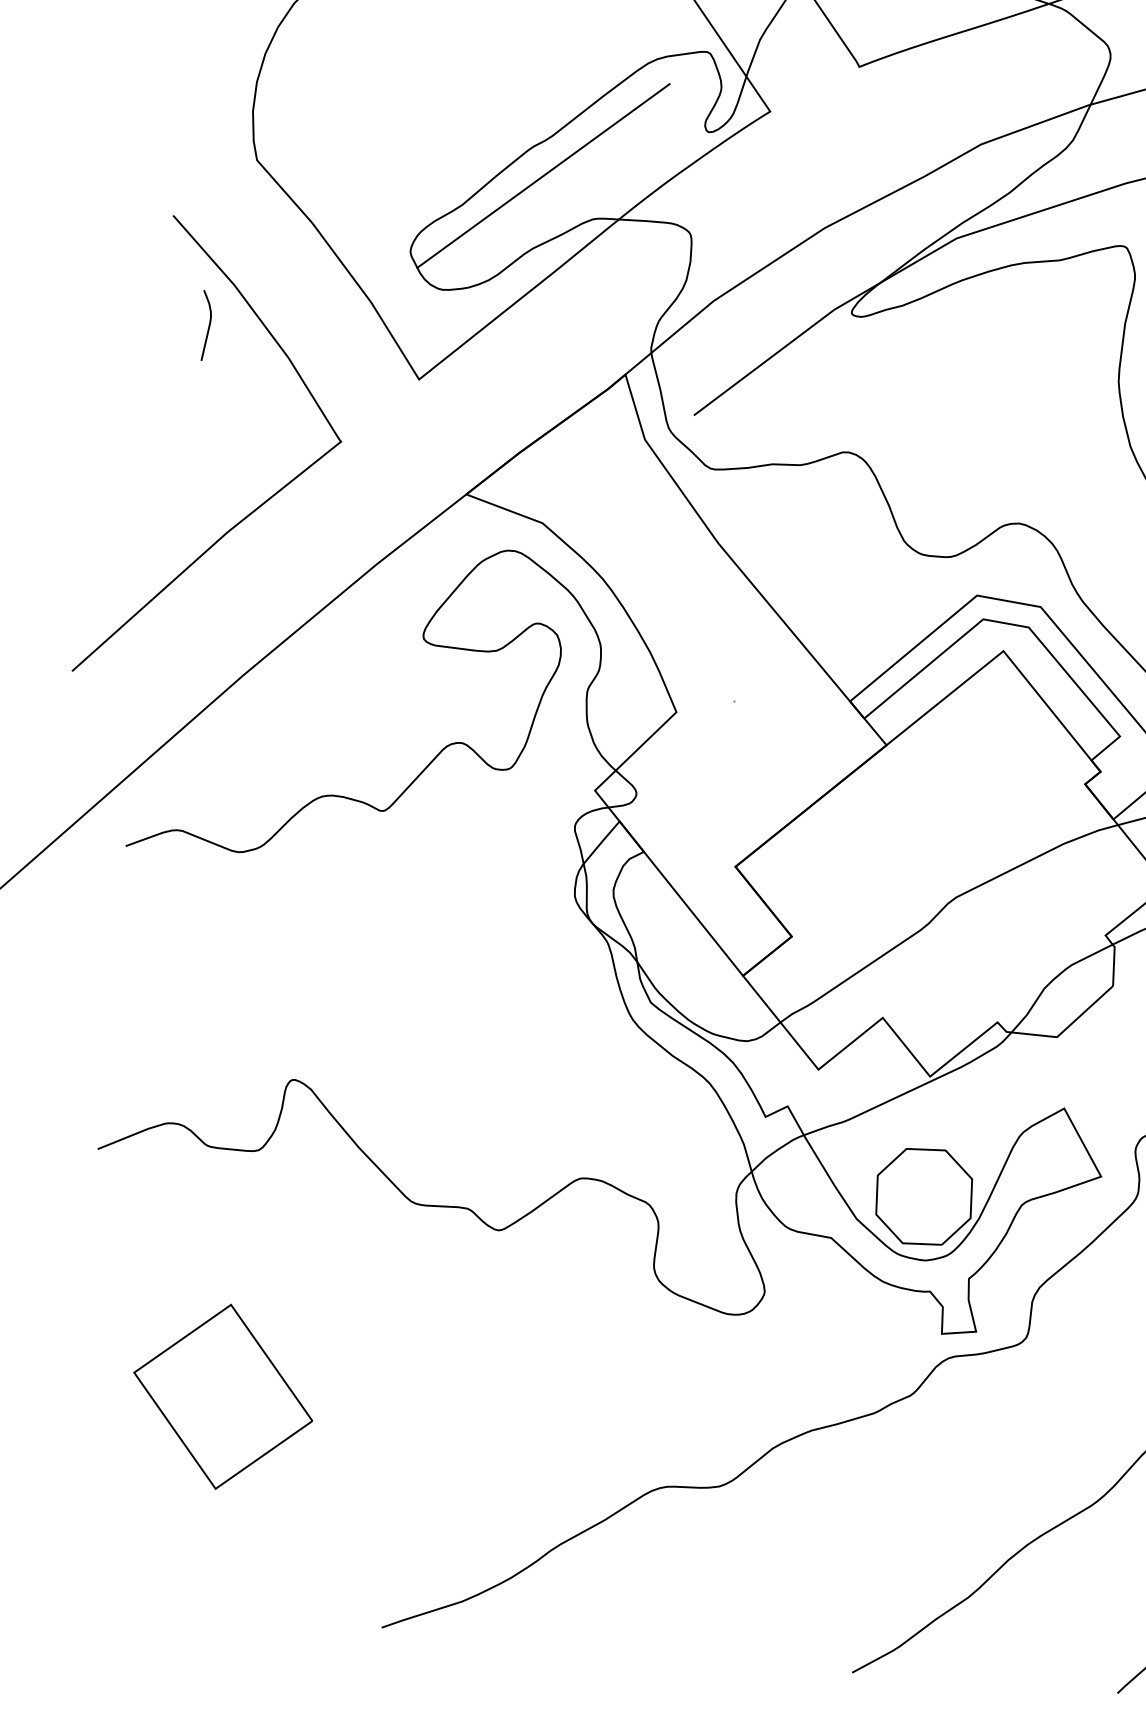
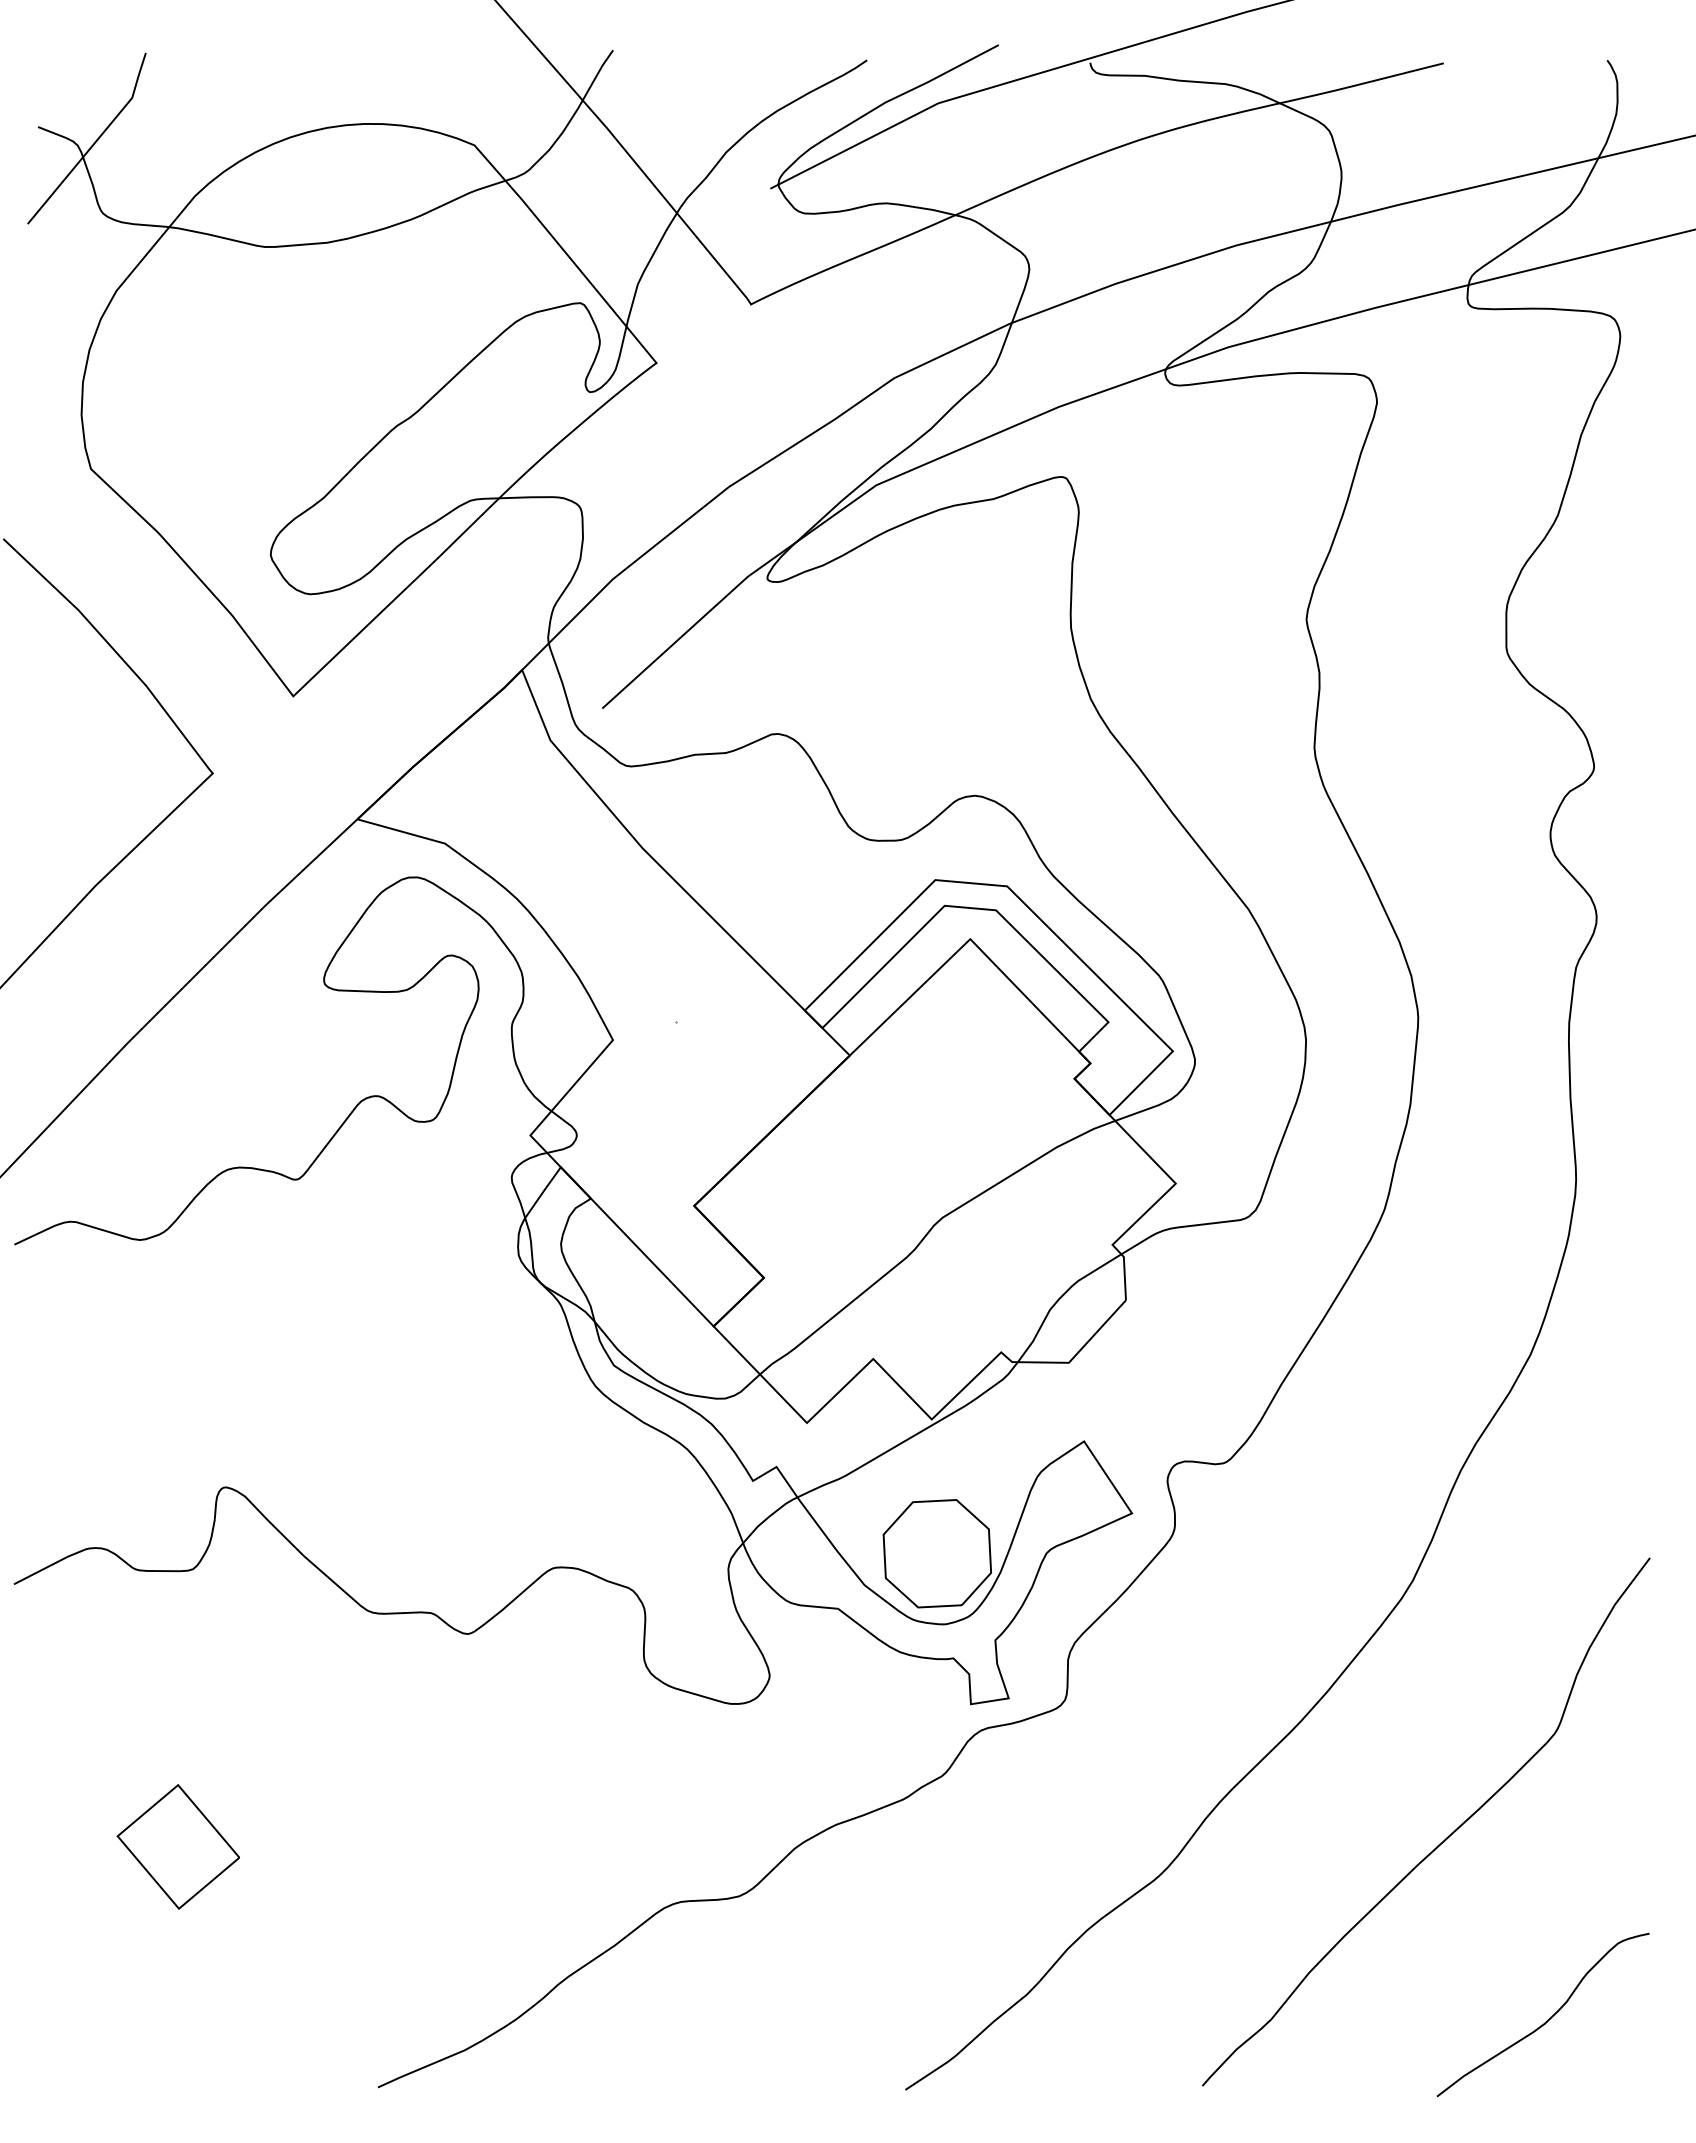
line: (543, 175) -> (410, 457), removed
curve: (208, 327) -> (53, 659), removed
part: (223, 1396) -> (178, 1846), size x0.6

